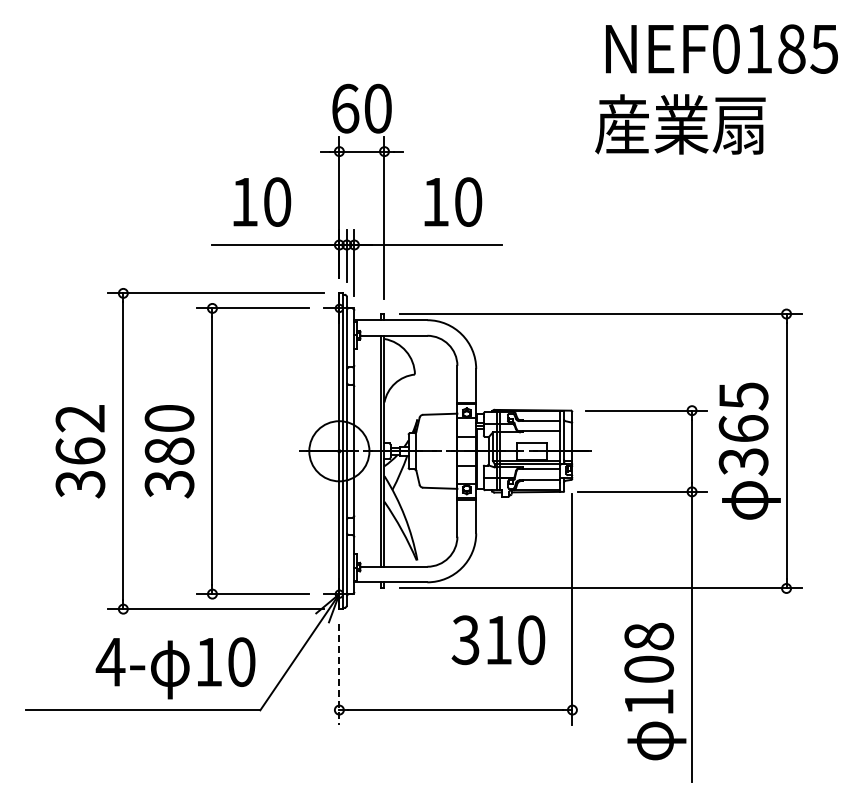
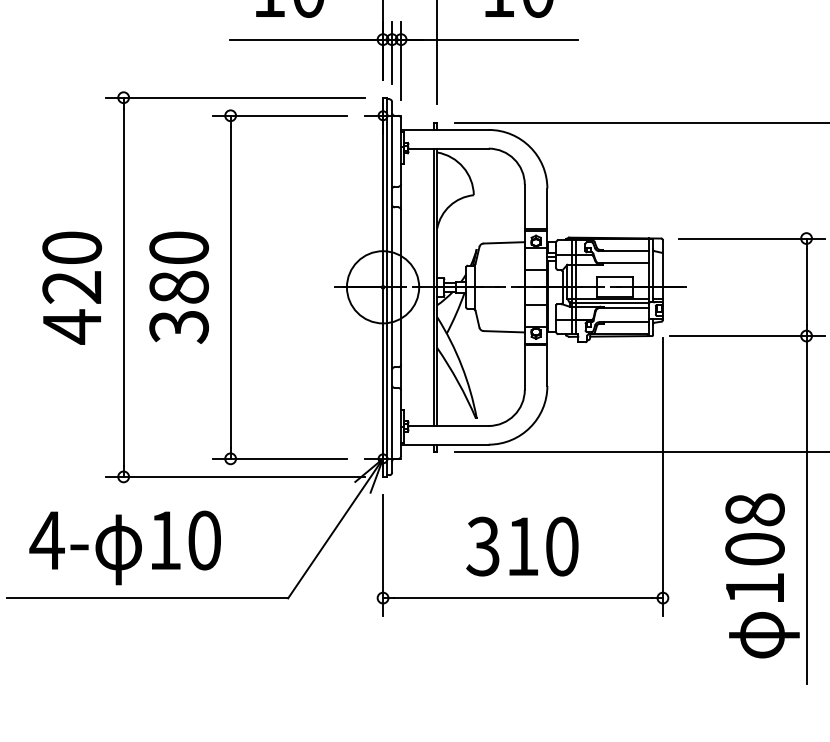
text: (80, 452) -> (72, 288), 362 -> 420
text: (498, 640) -> (522, 546), moved
text: (175, 668) -> (125, 548), moved
line: (339, 675) -> (383, 556), dashed -> solid

